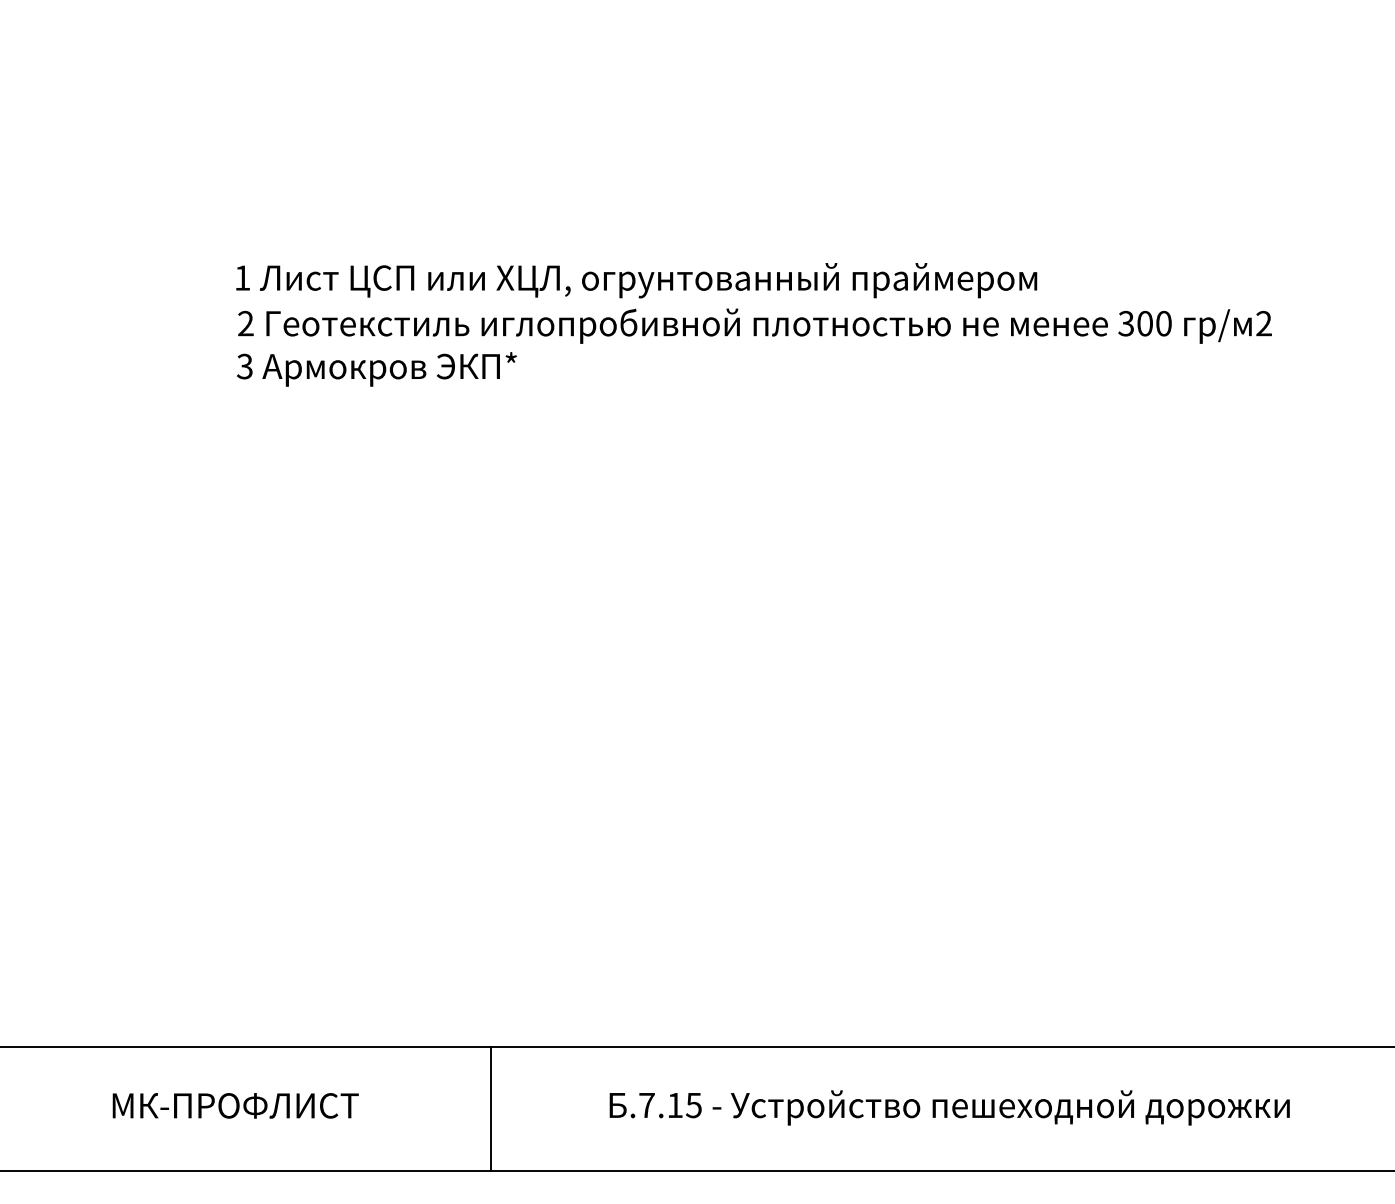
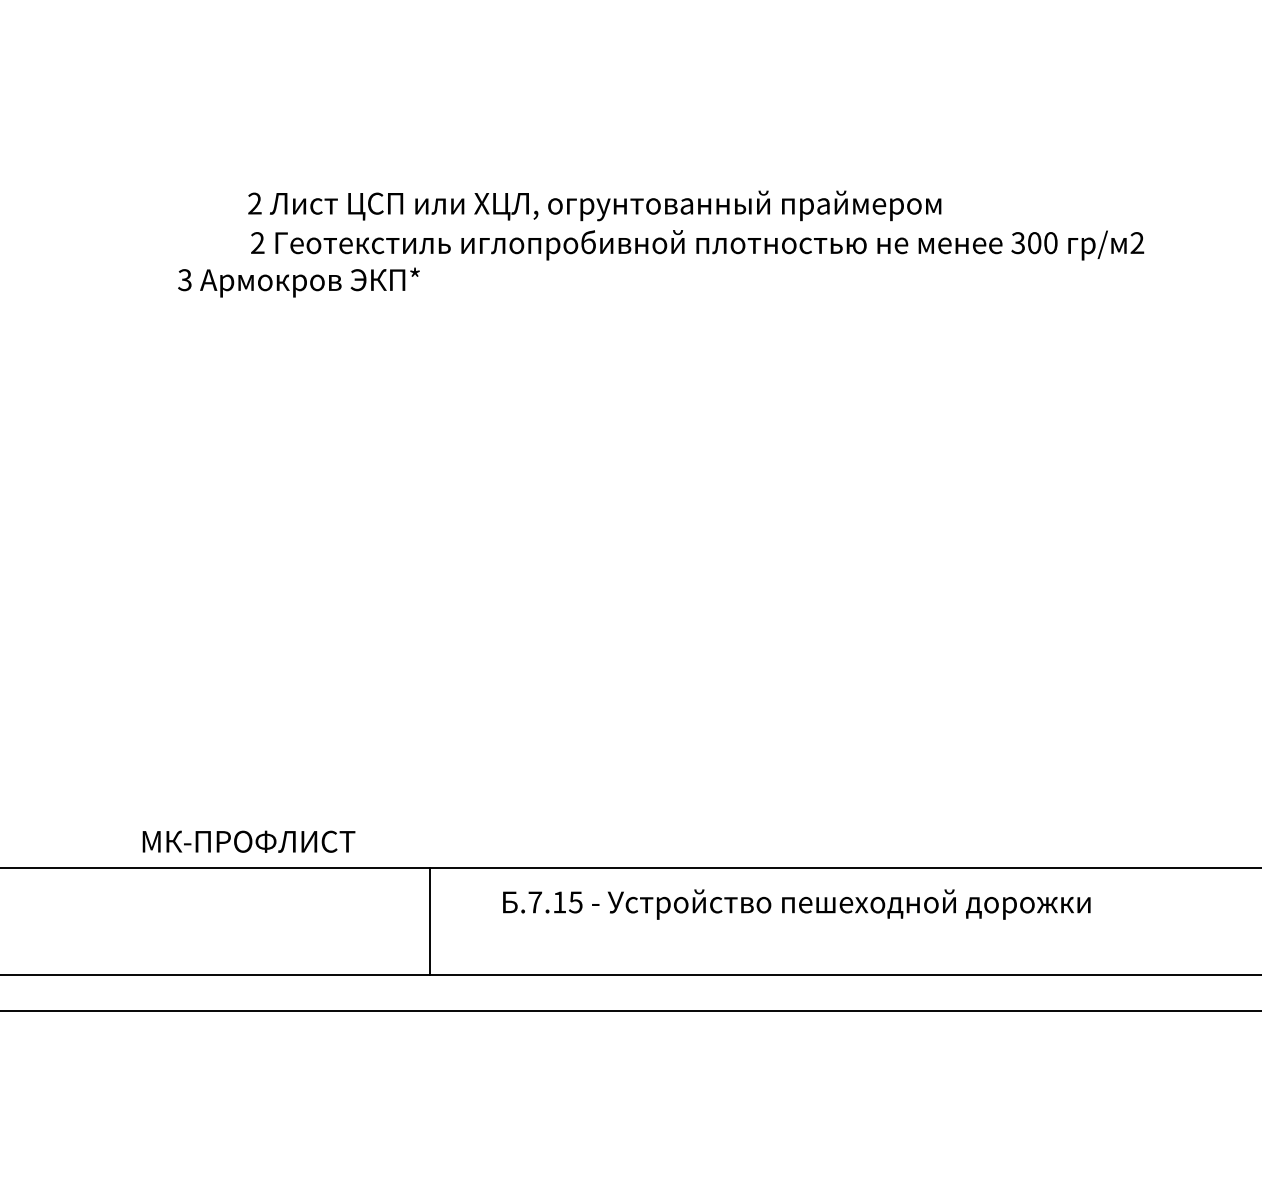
text: (242, 277) -> (254, 203), 1 -> 2
text: (376, 369) -> (298, 282), moved
text: (235, 1105) -> (248, 841), moved
line: (490, 1107) -> (430, 920), moved
text: (949, 1107) -> (796, 904), moved

